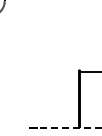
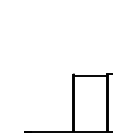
line: (63, 127) -> (57, 131), dashed -> solid

